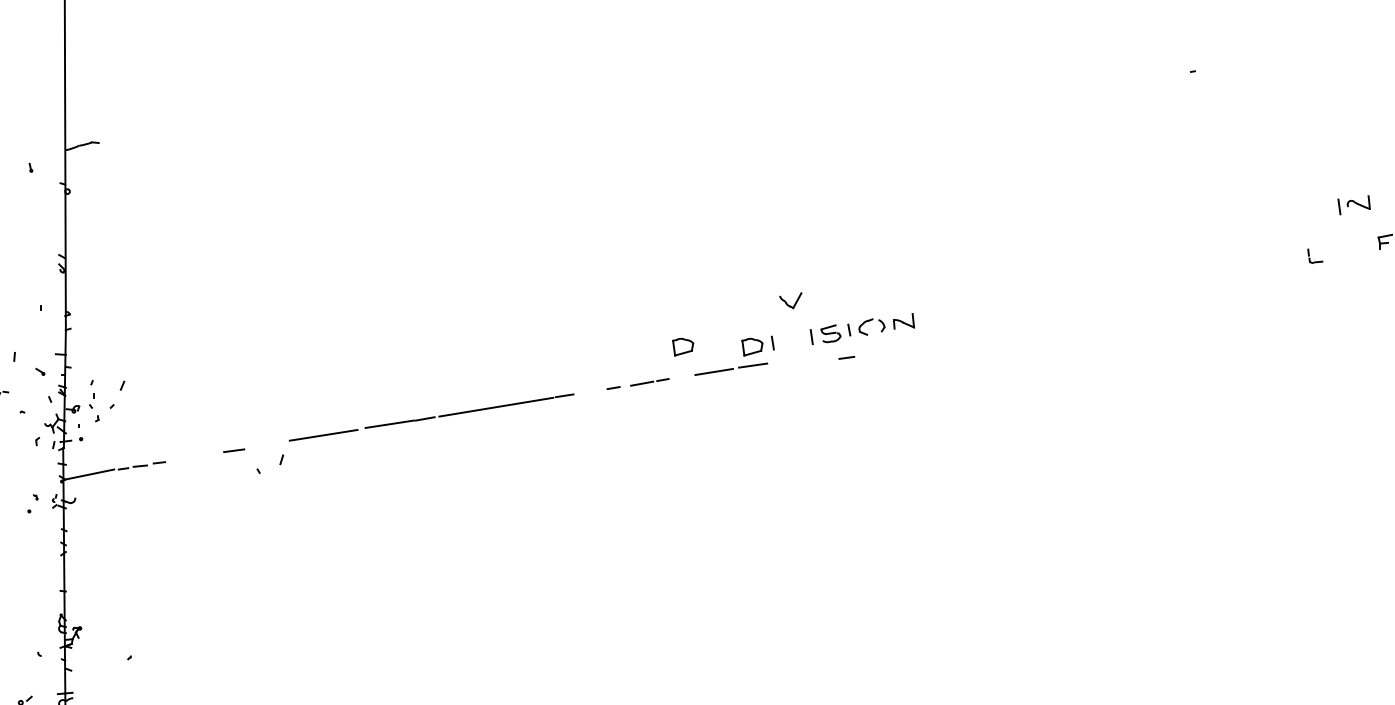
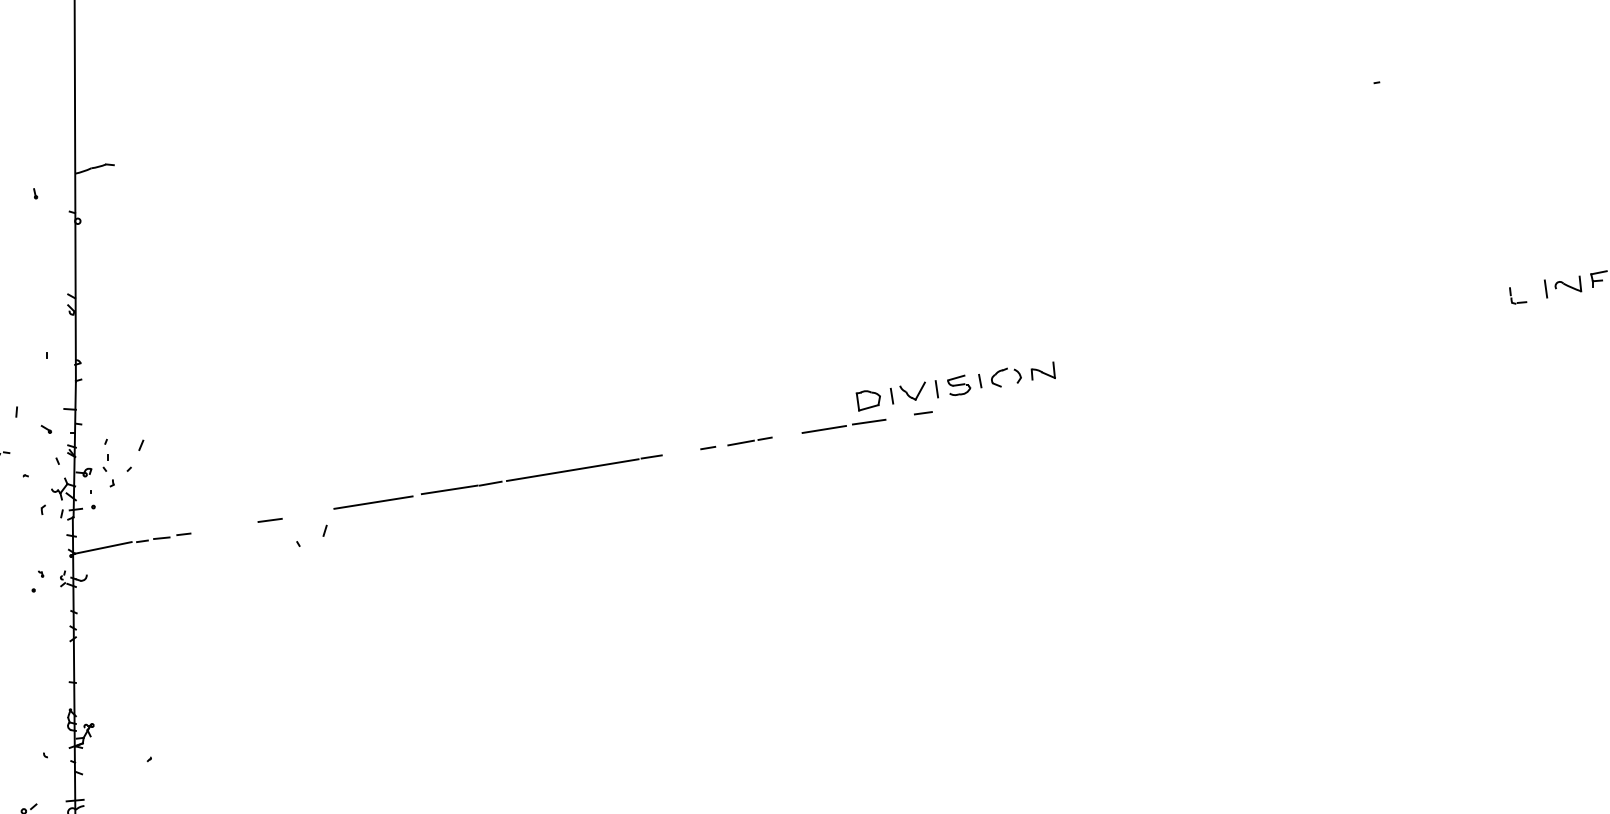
part: (1354, 204) -> (1563, 286), moved
part: (790, 300) -> (912, 390), moved
part: (682, 346) -> (787, 400), removed
line: (846, 358) -> (923, 413), moved

